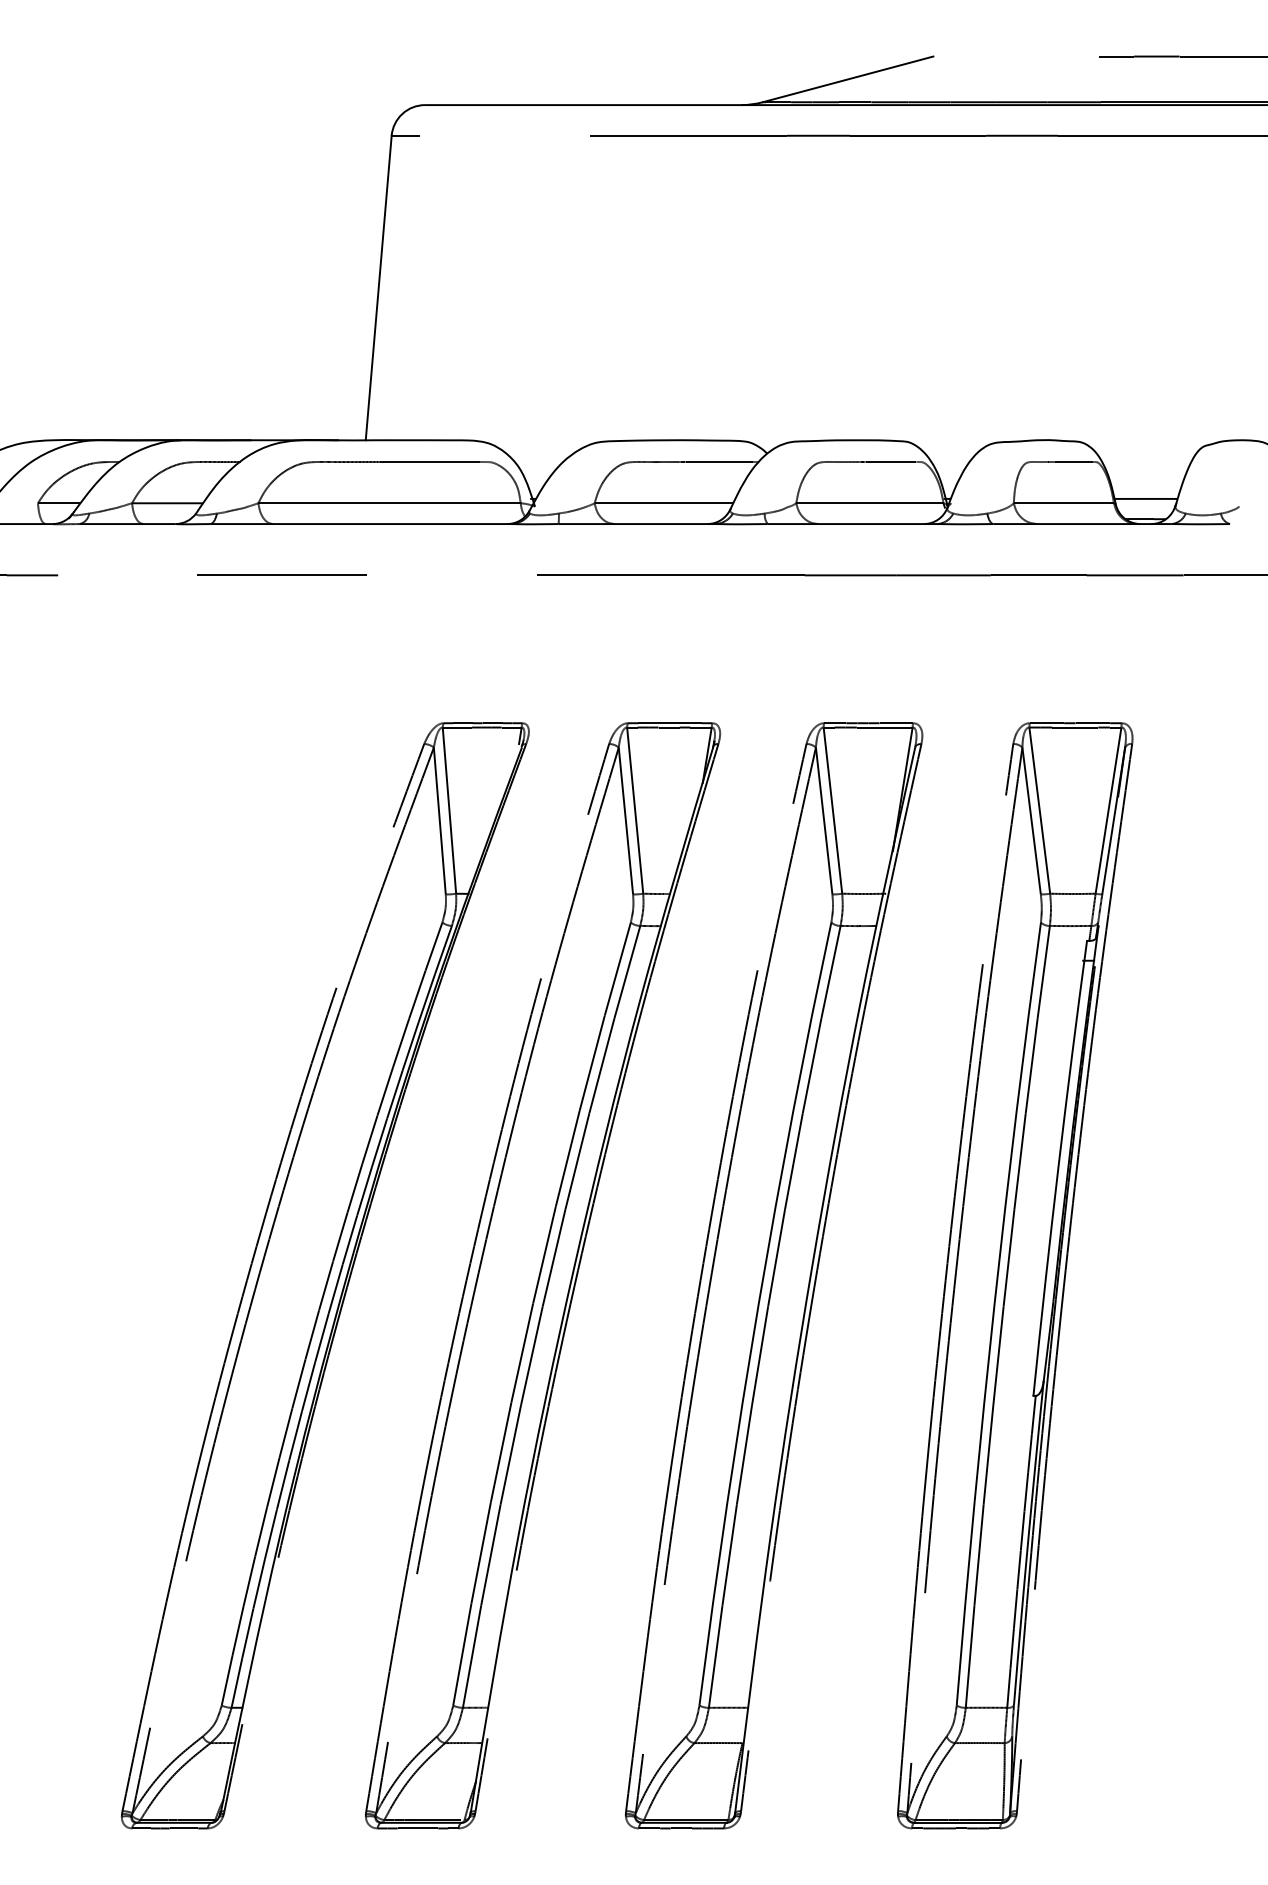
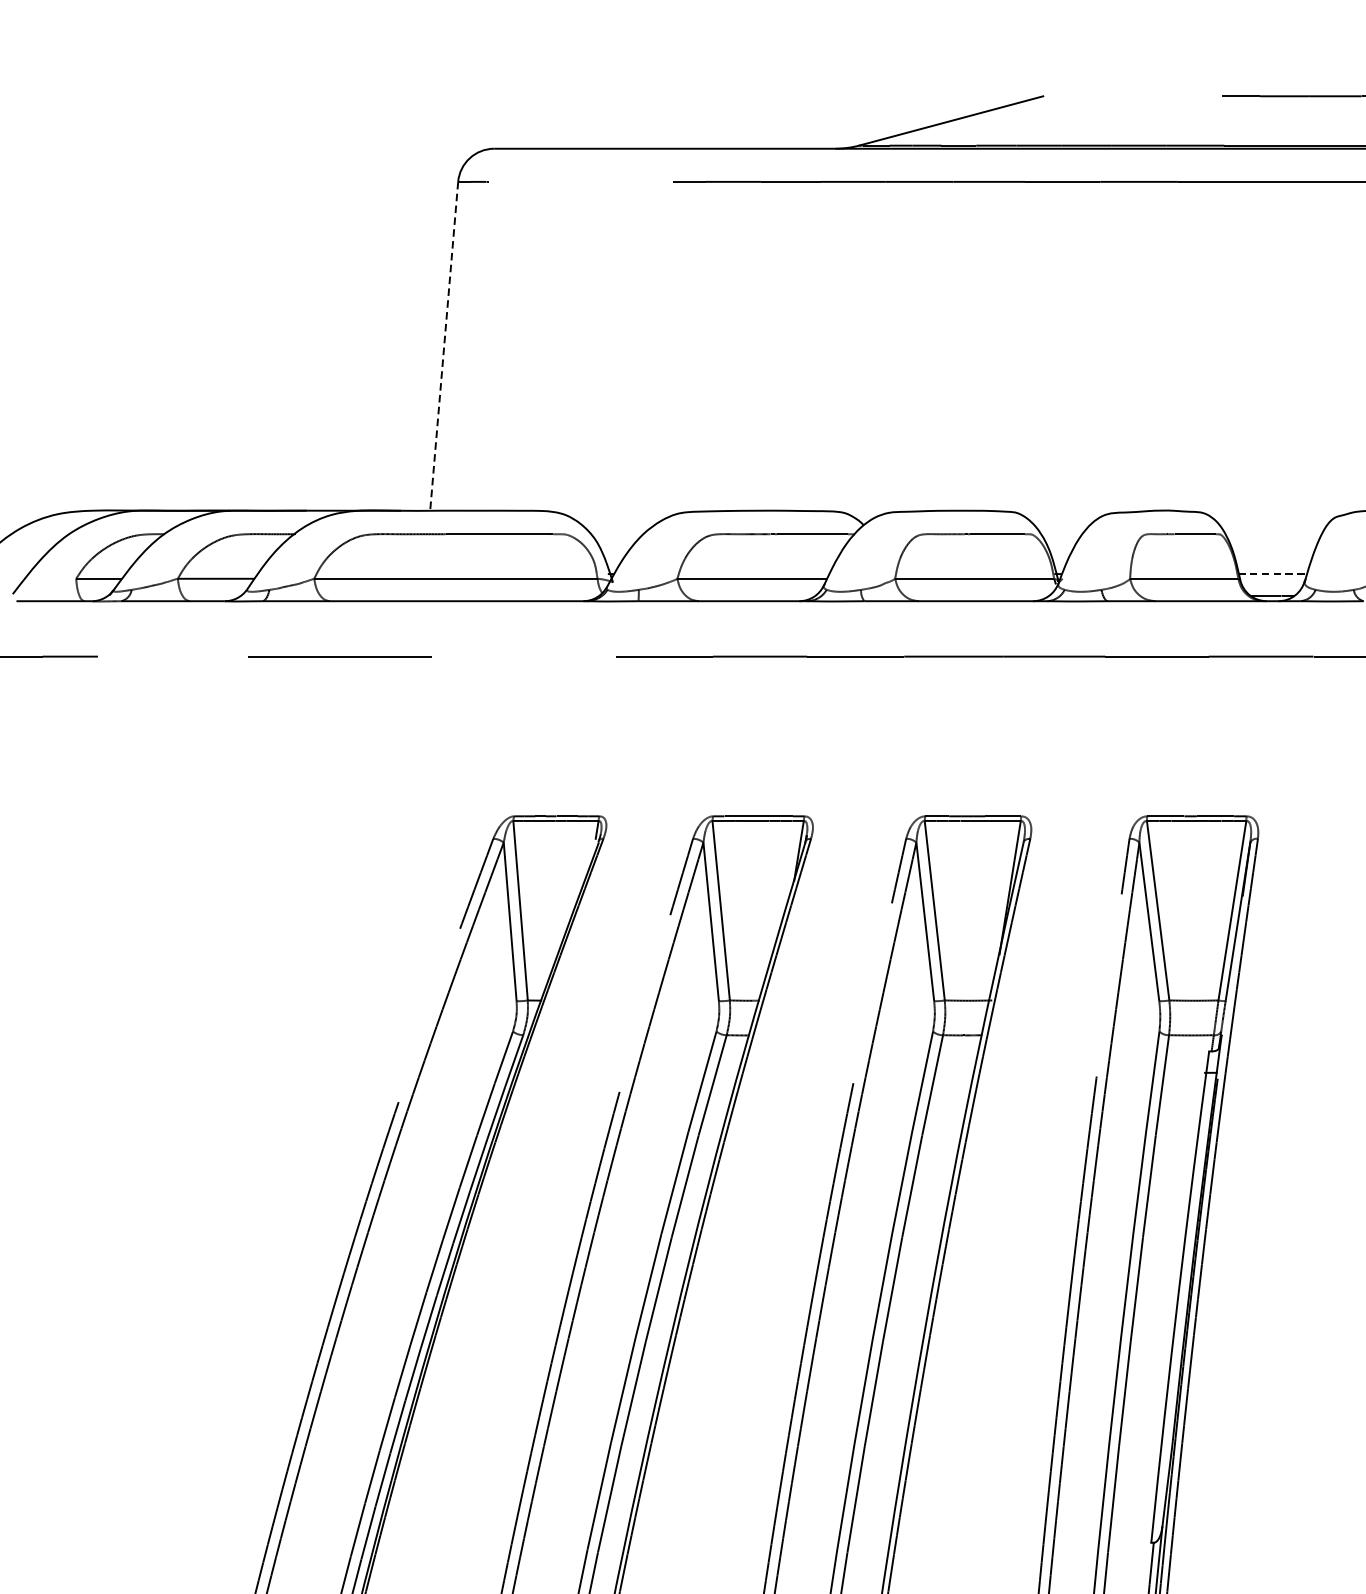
line: (378, 288) -> (443, 346), solid -> dashed
line: (1144, 498) -> (1271, 573), solid -> dashed

